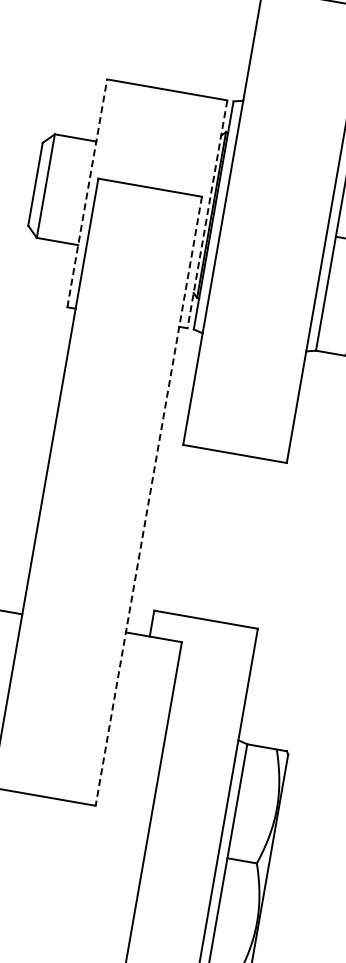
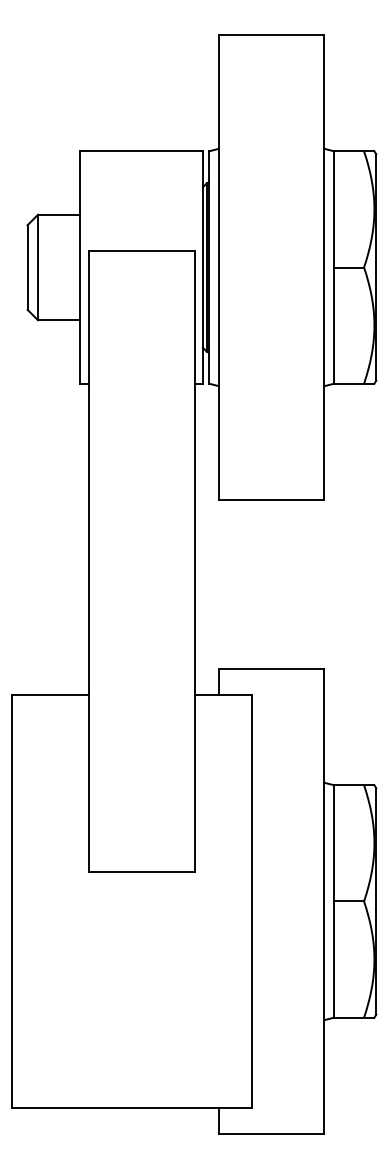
line: (87, 193) -> (80, 267), dashed -> solid
line: (206, 215) -> (202, 268), dashed -> solid
line: (148, 501) -> (194, 561), dashed -> solid

